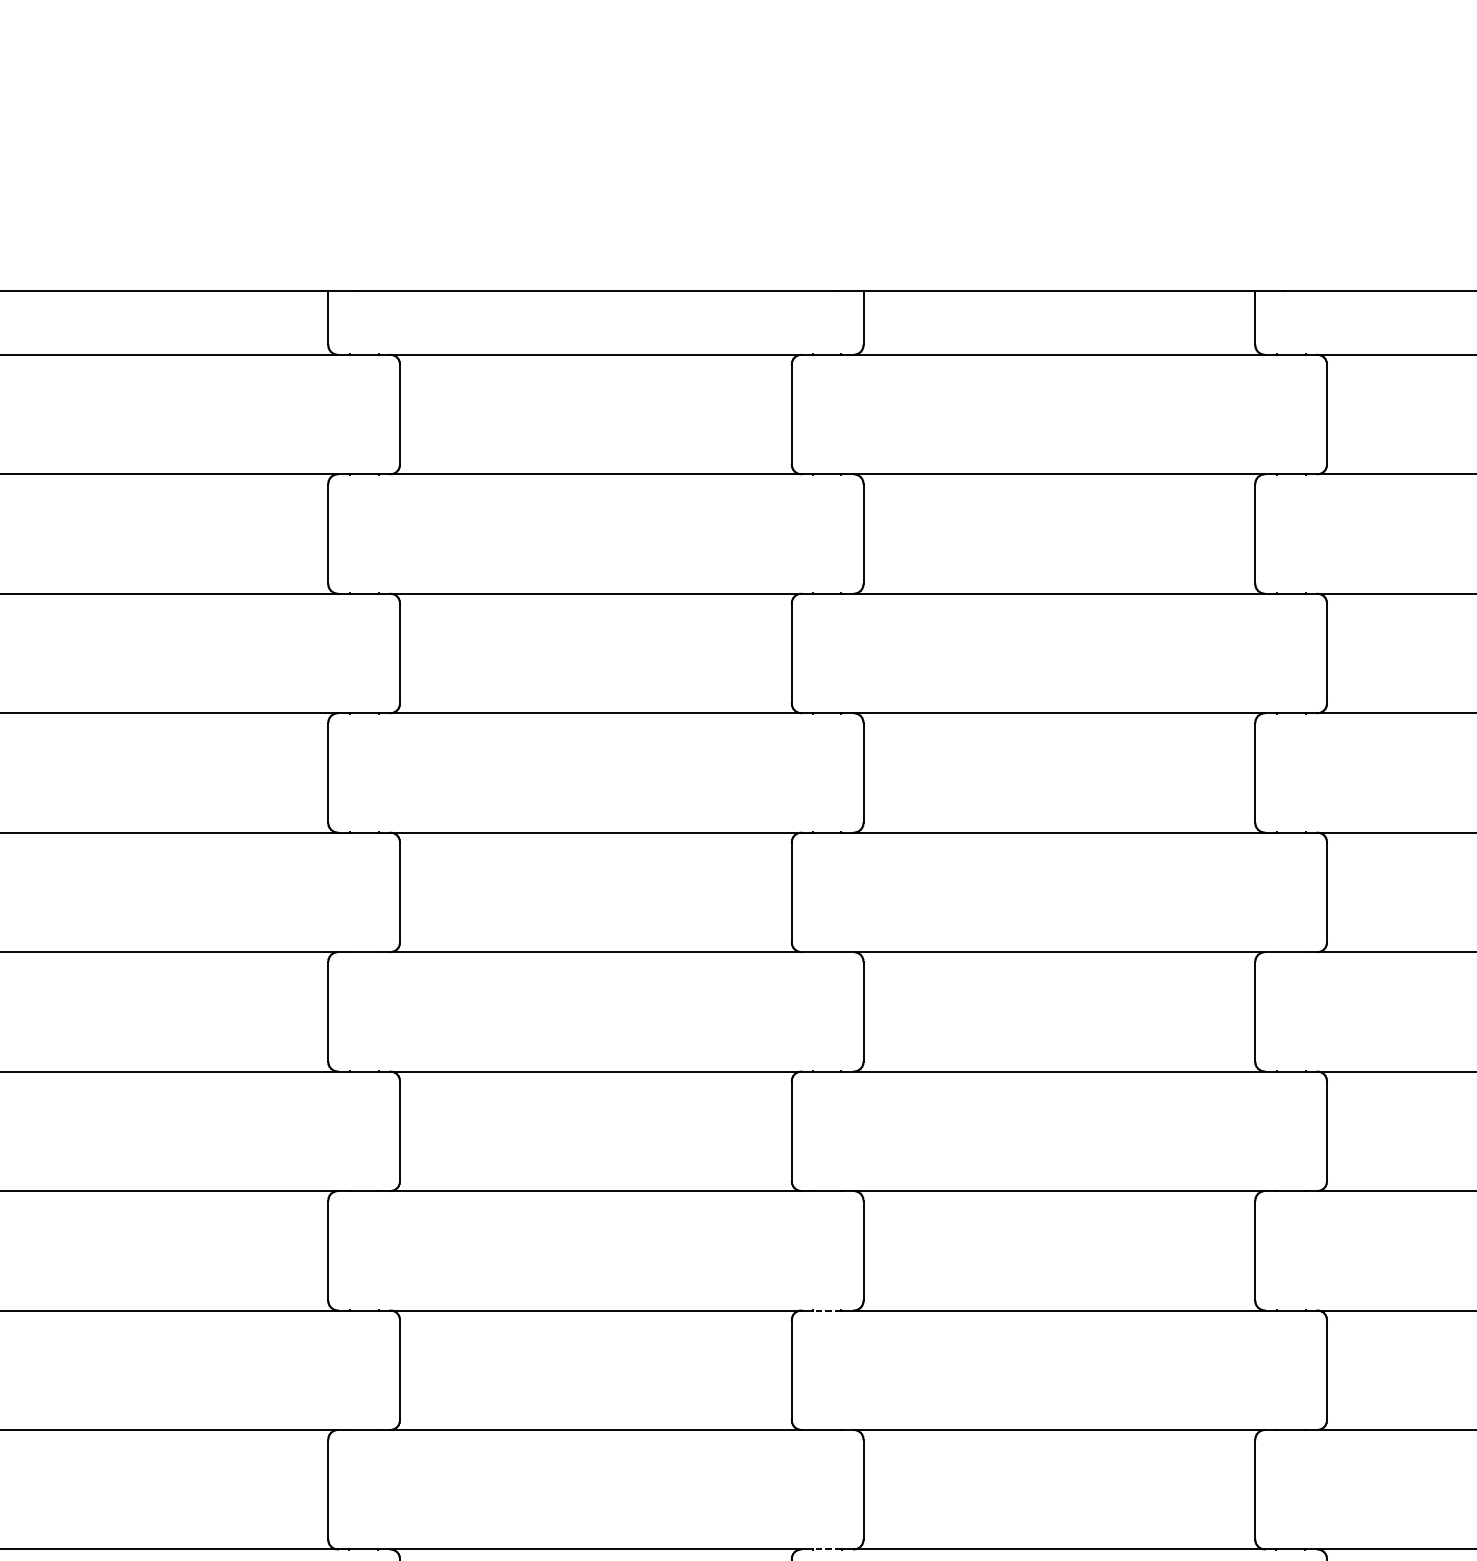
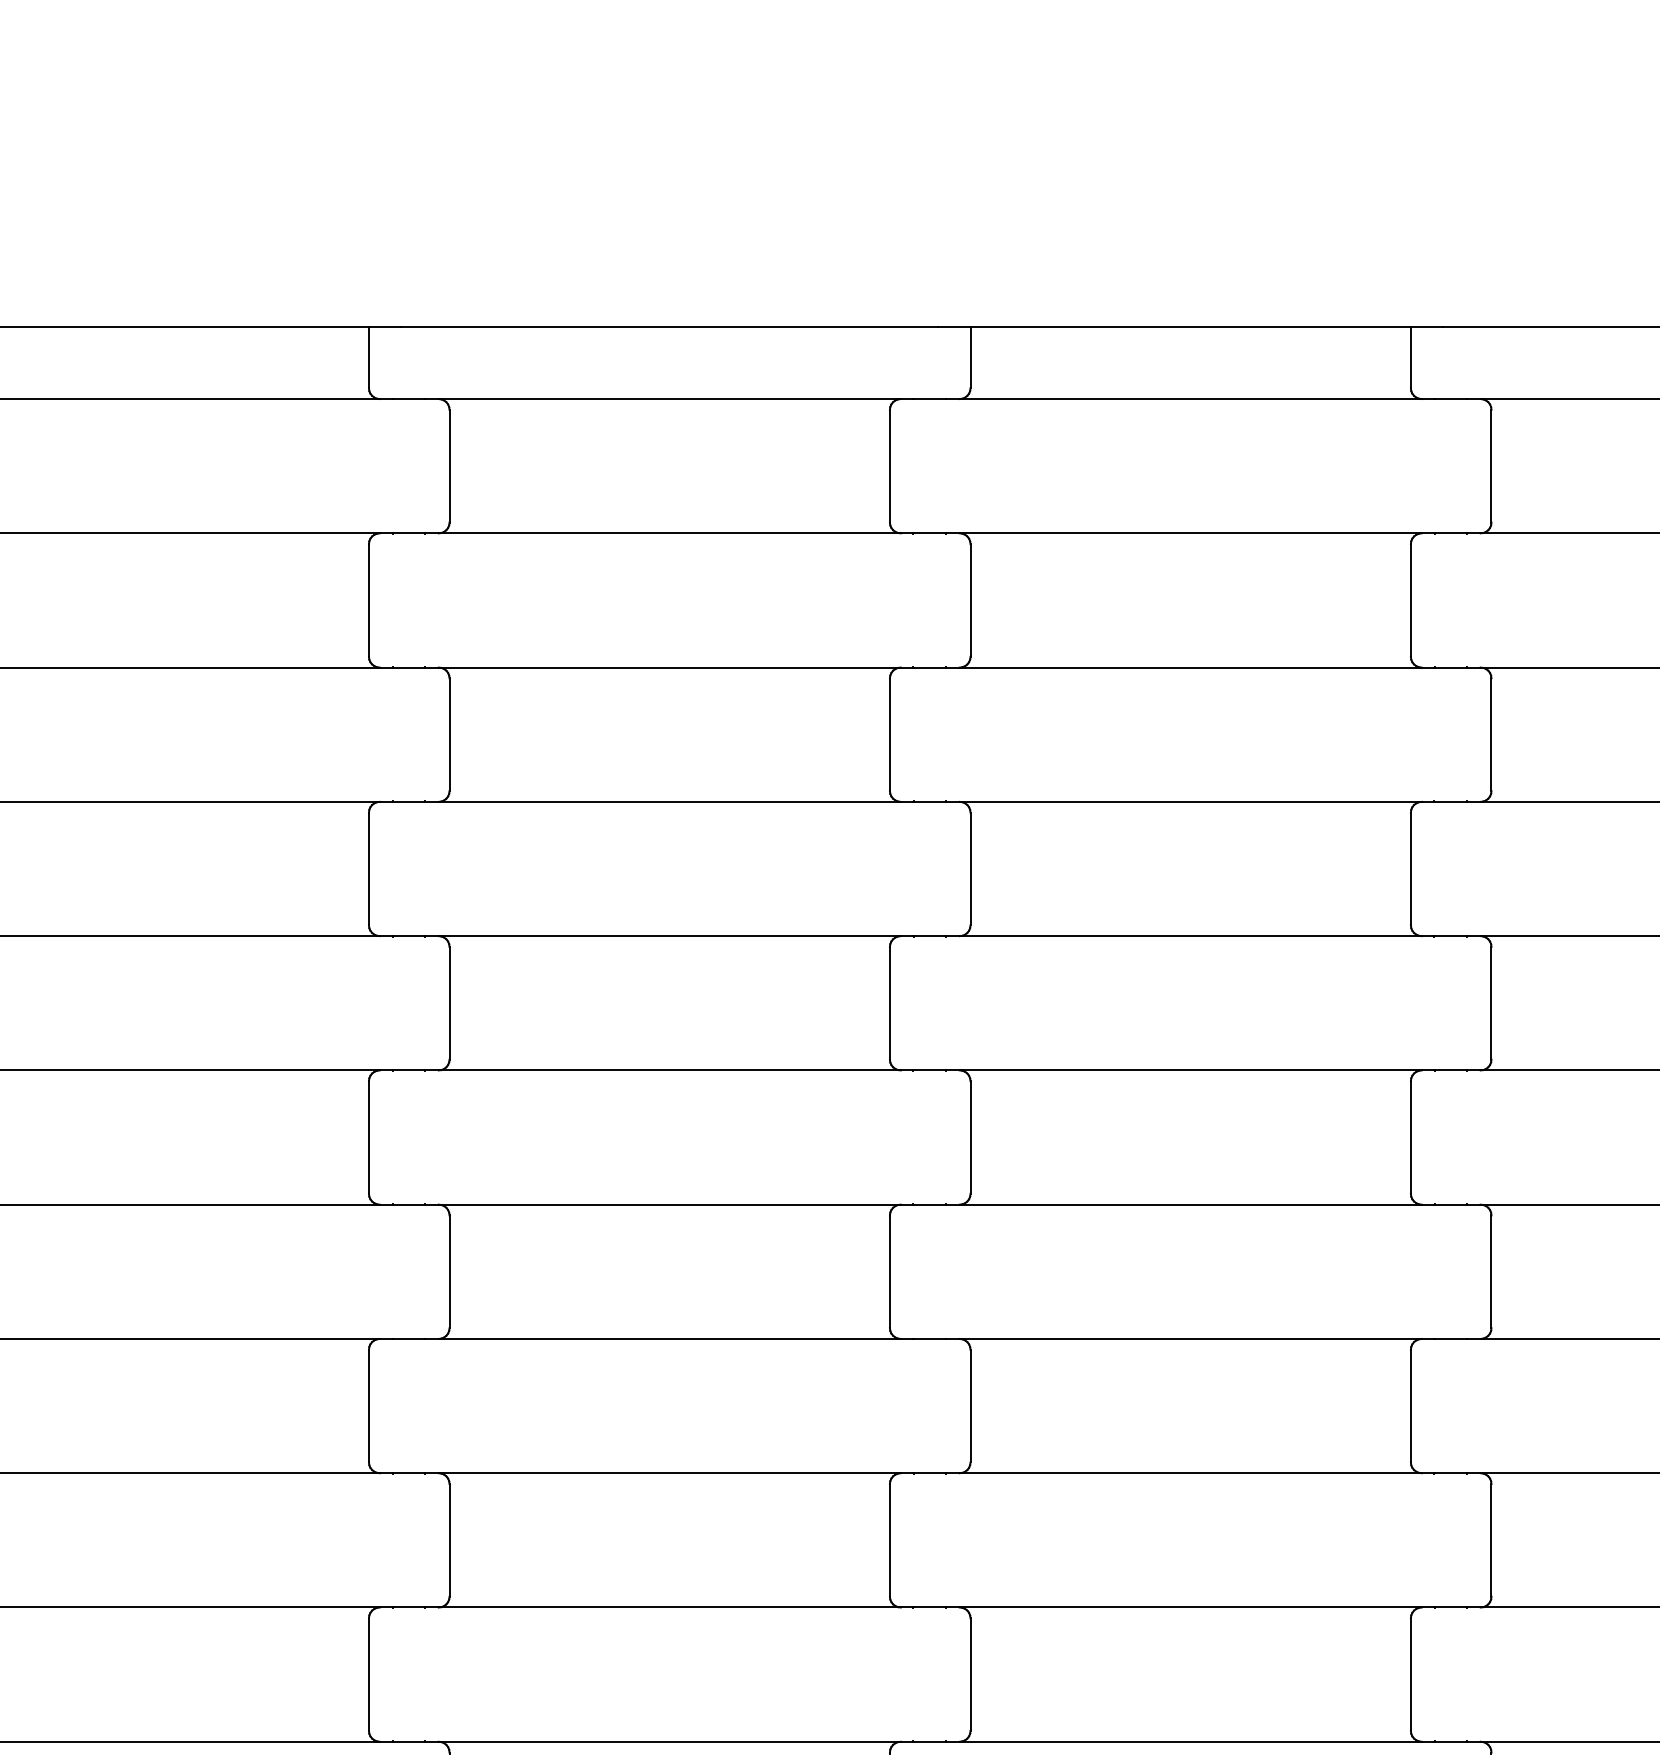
line: (827, 1310) -> (929, 1473), dashed -> solid
line: (827, 1549) -> (929, 1741), dashed -> solid

